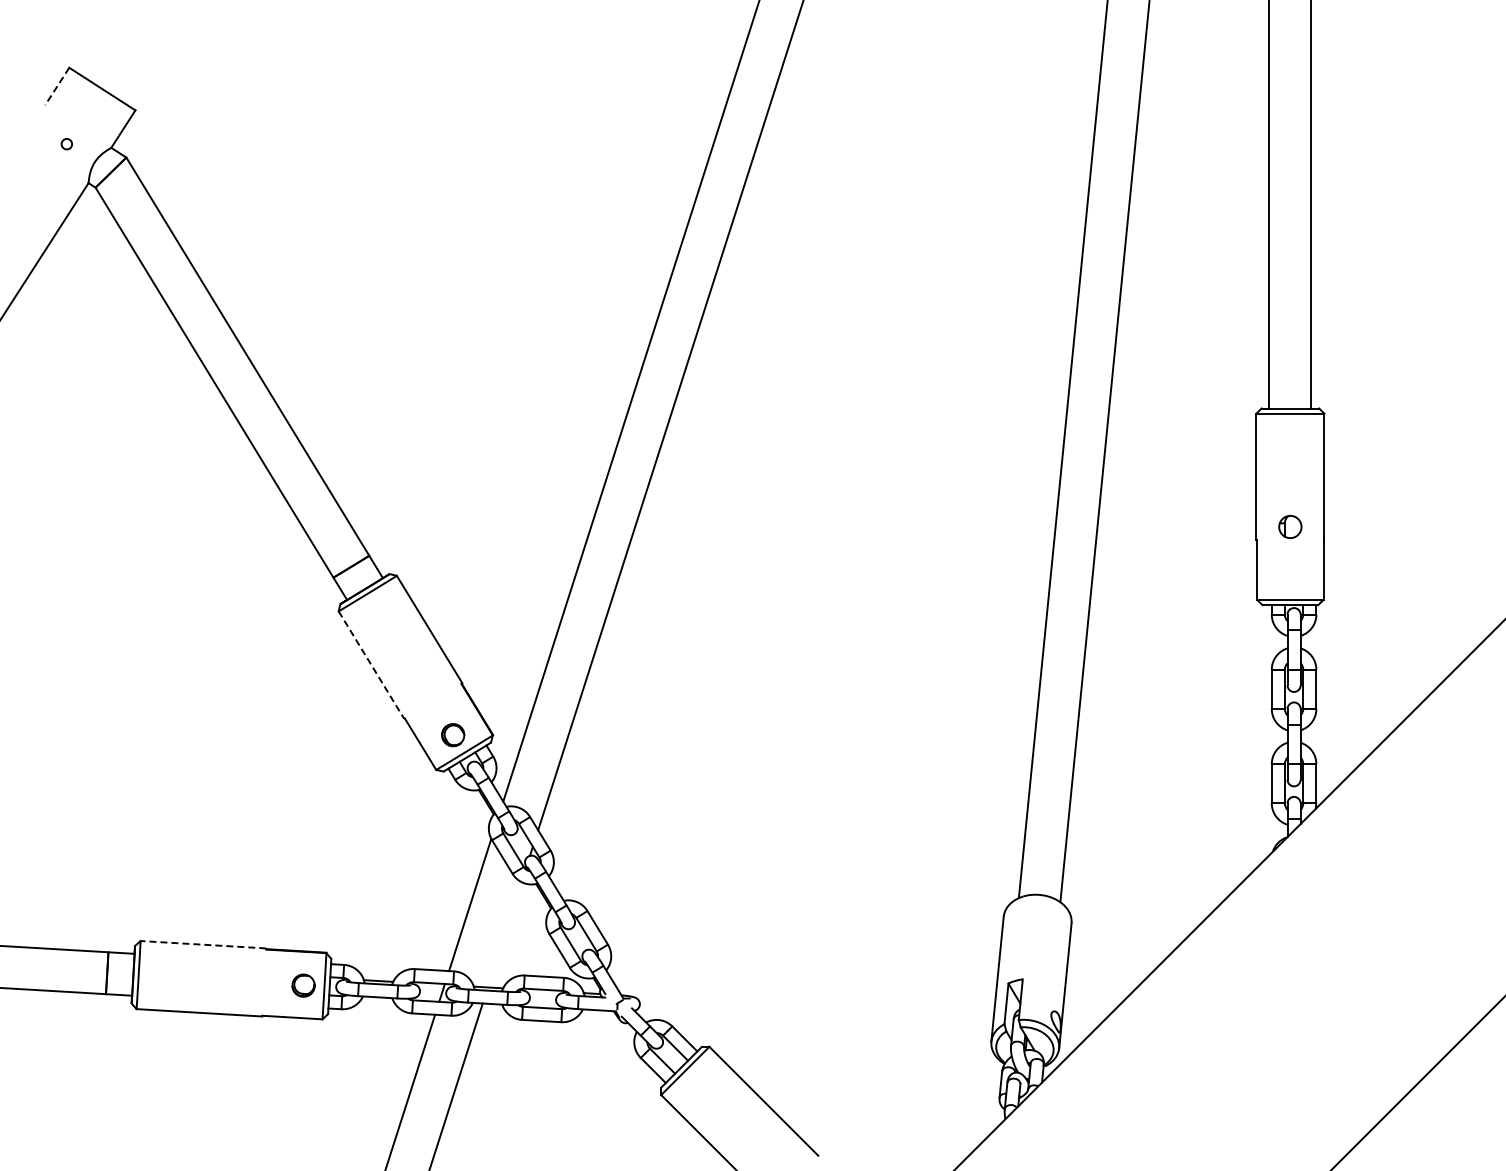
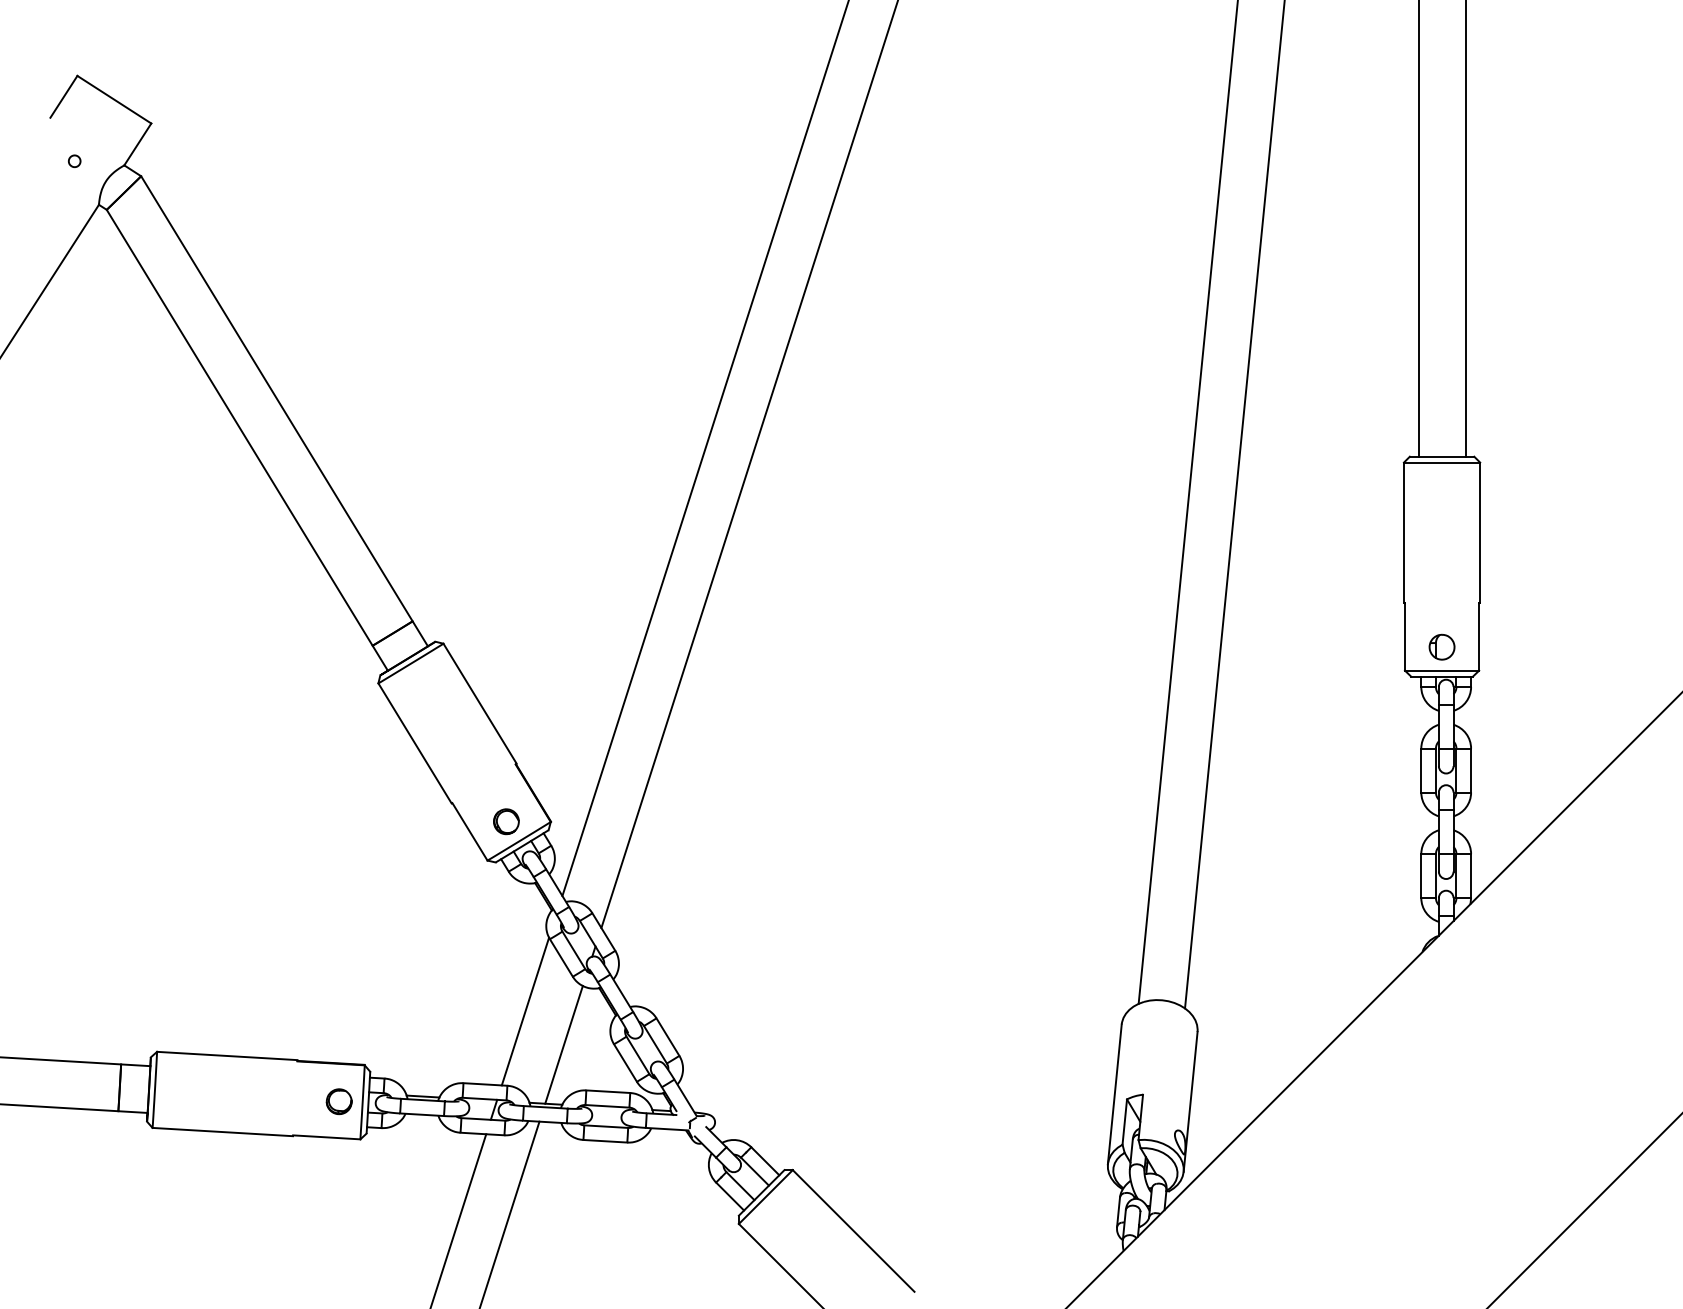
line: (56, 86) -> (63, 96), dashed -> solid
part: (1290, 526) -> (1442, 646), moved
line: (371, 665) -> (415, 743), dashed -> solid
line: (504, 934) -> (563, 1044), added
line: (203, 944) -> (227, 1055), dashed -> solid

